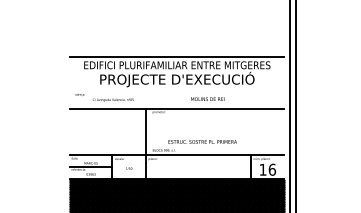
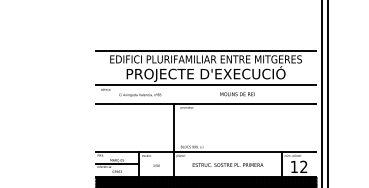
line: (176, 90) -> (205, 85), added
text: (202, 141) -> (227, 164), moved
text: (271, 169) -> (303, 166), 16 -> 12

